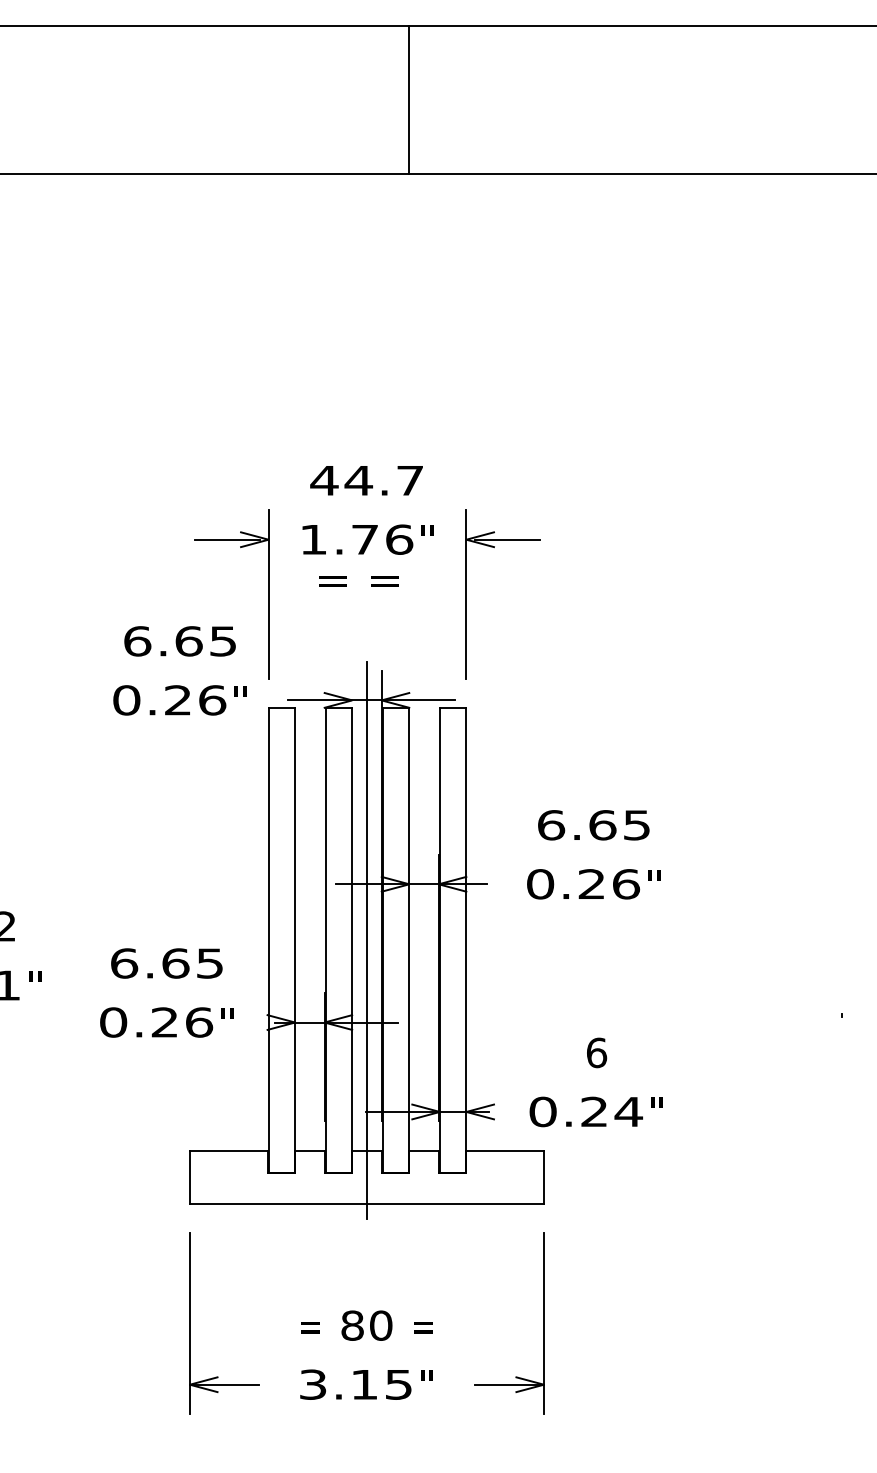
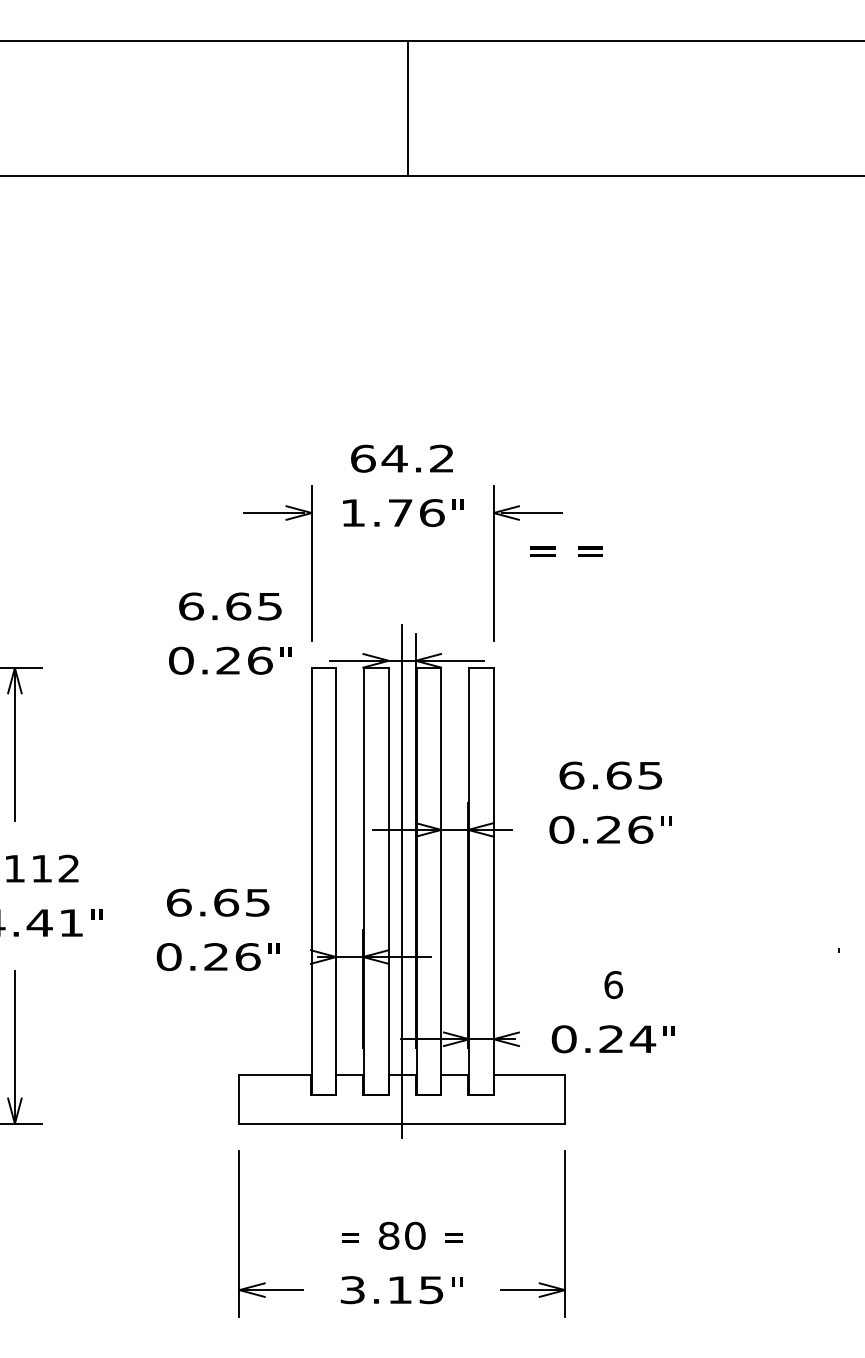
line: (409, 99) -> (408, 108), moved
text: (366, 480) -> (401, 458), 44.7 -> 64.2
text: (358, 581) -> (566, 551), moved

